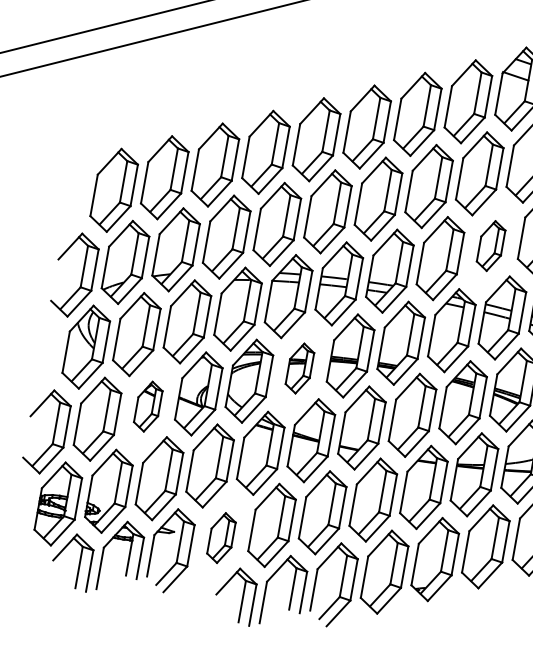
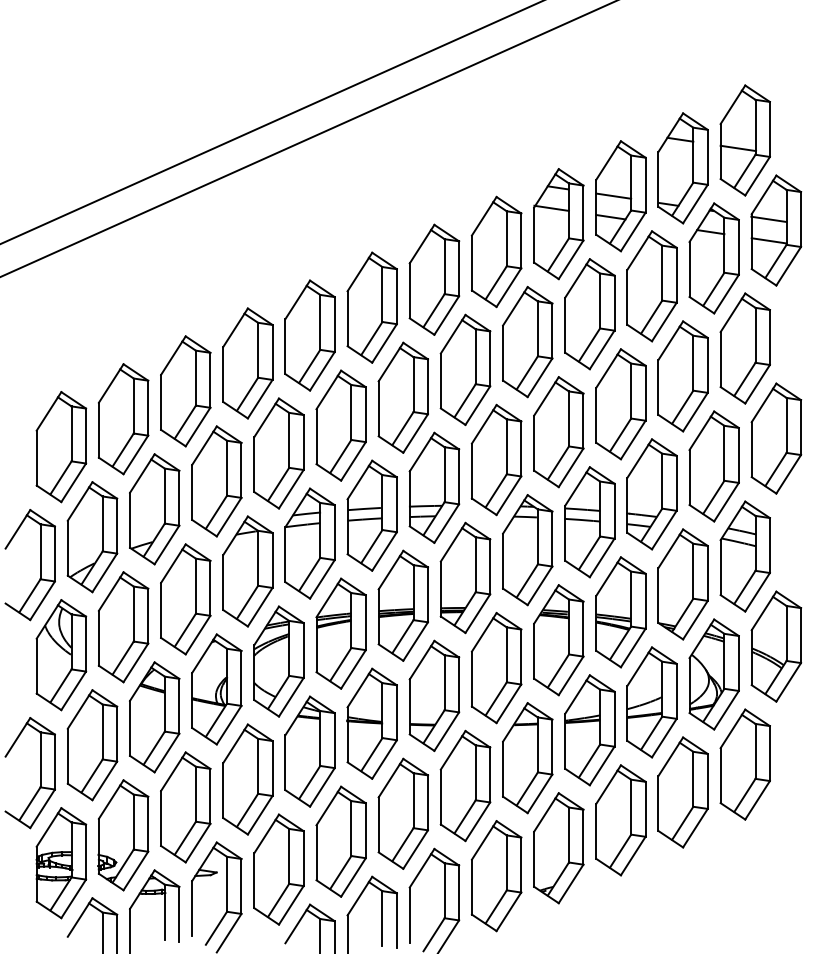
part: (490, 246) -> (558, 432), size x1.67
part: (299, 368) -> (340, 633), size x1.67
part: (148, 406) -> (154, 717), size x1.67
part: (221, 537) -> (278, 869), size x1.67

